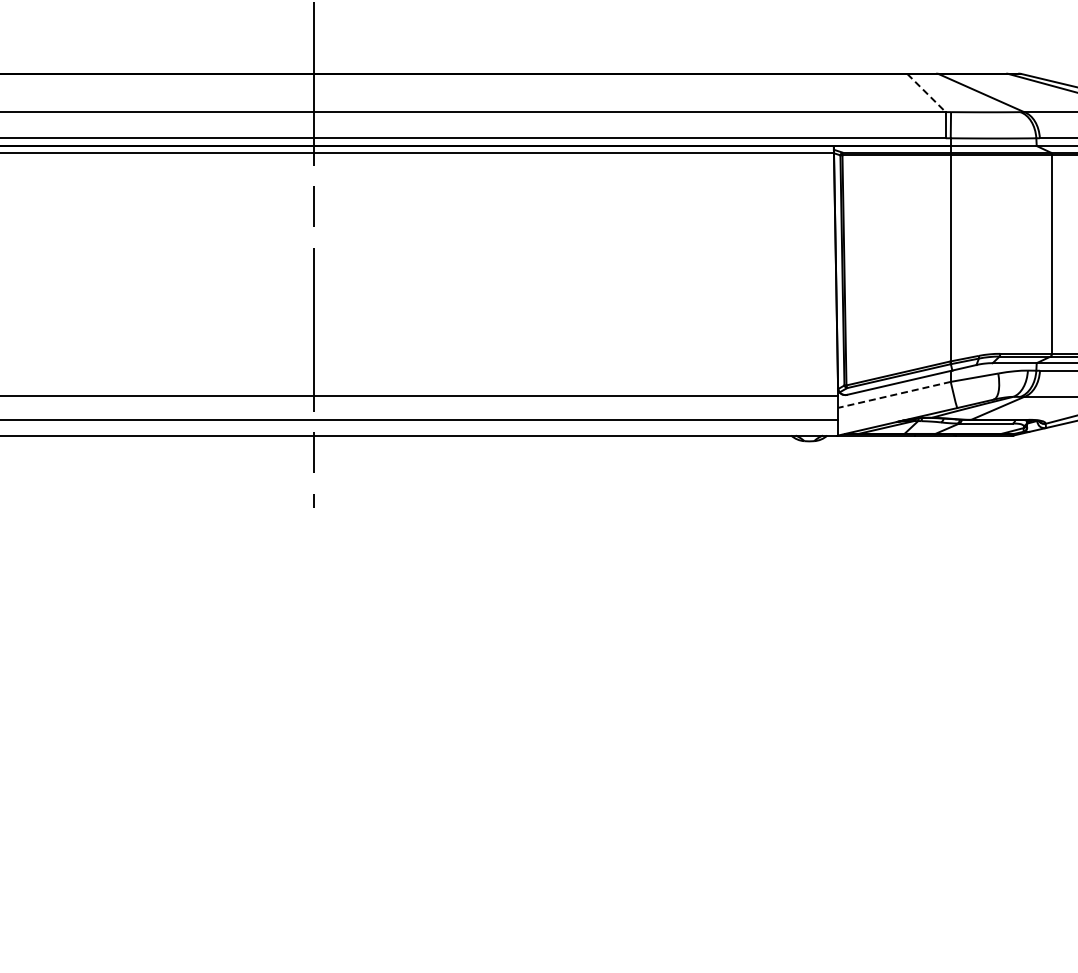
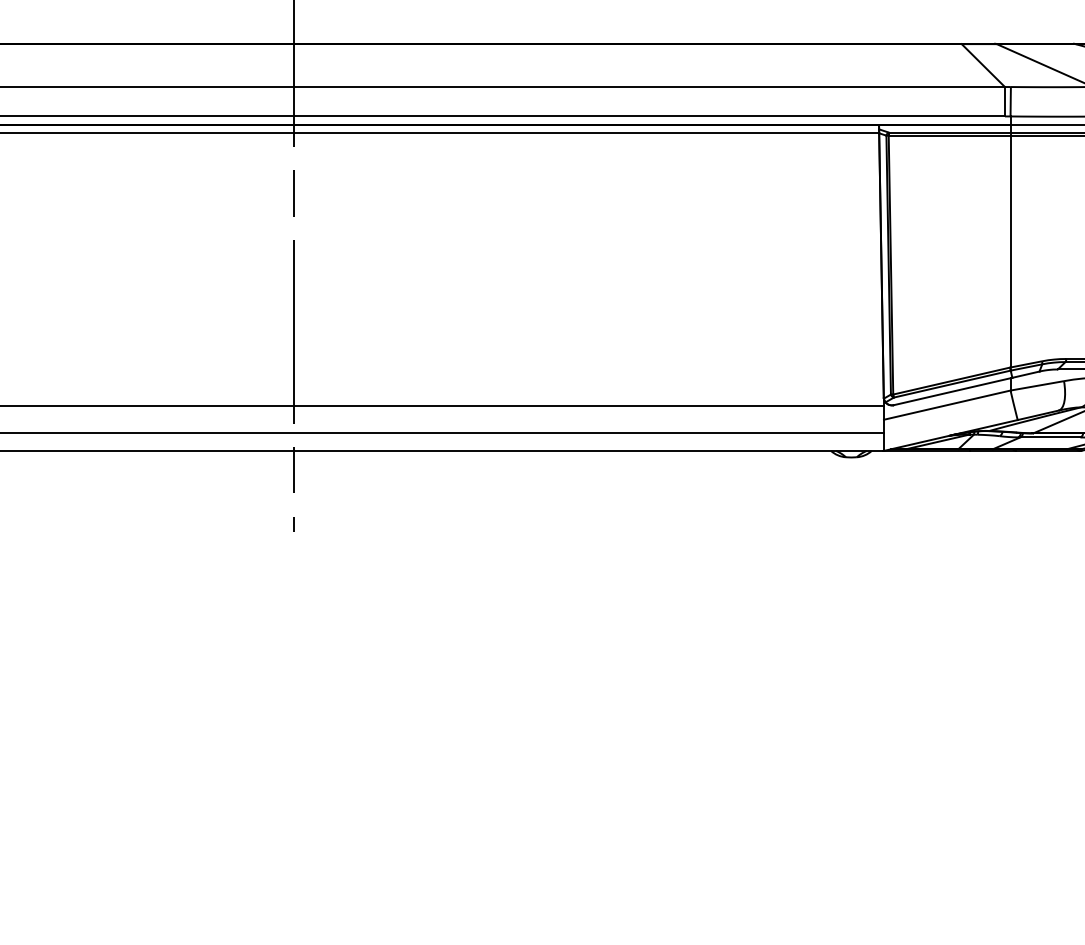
line: (926, 93) -> (983, 66), dashed -> solid
line: (894, 394) -> (947, 404), dashed -> solid

